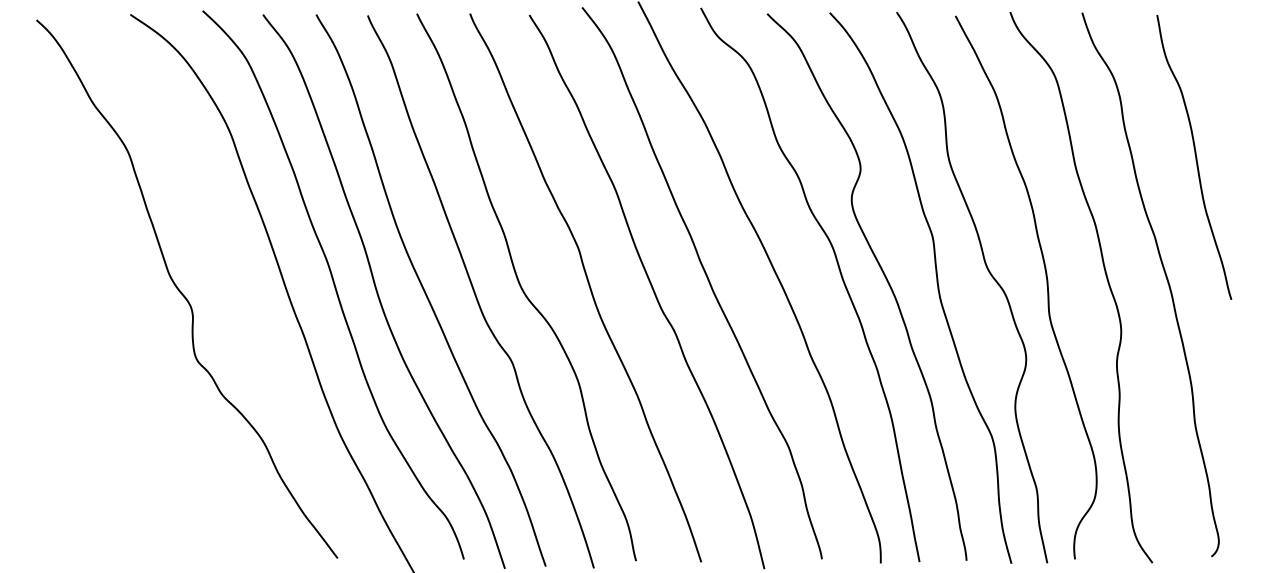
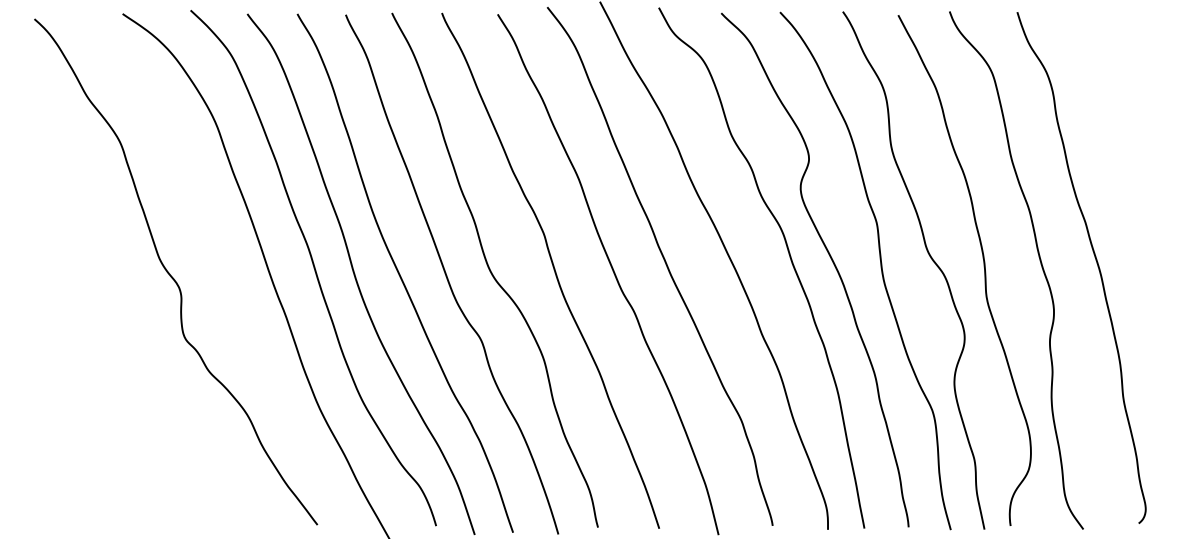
curve: (1195, 157) -> (1123, 148), removed

